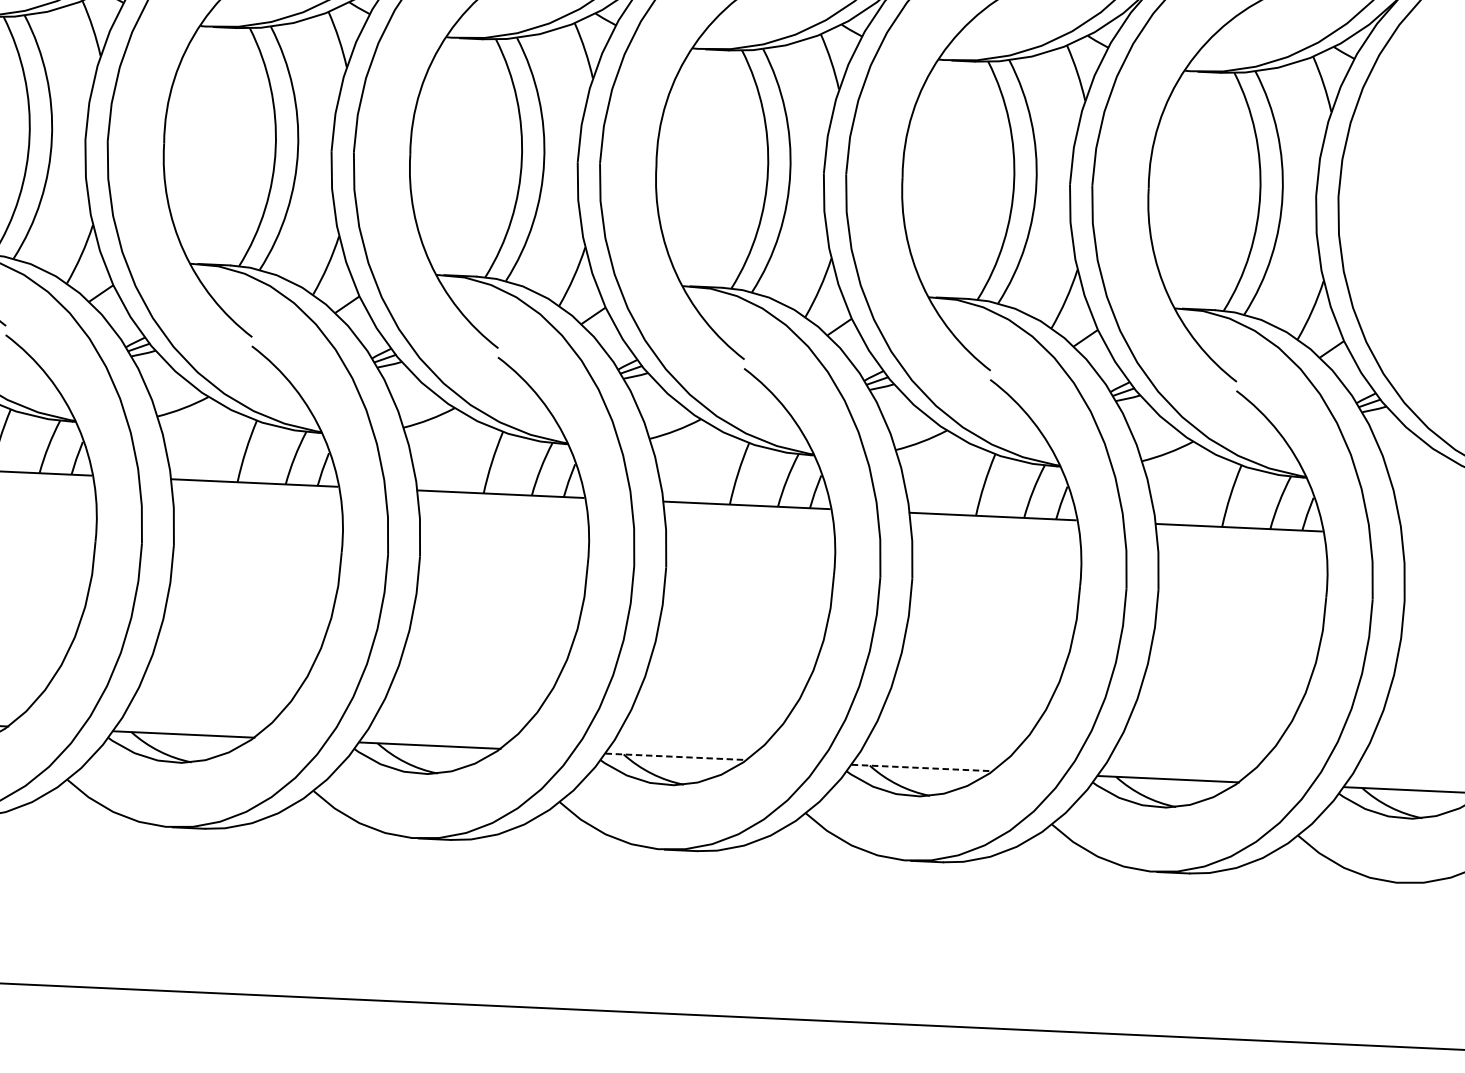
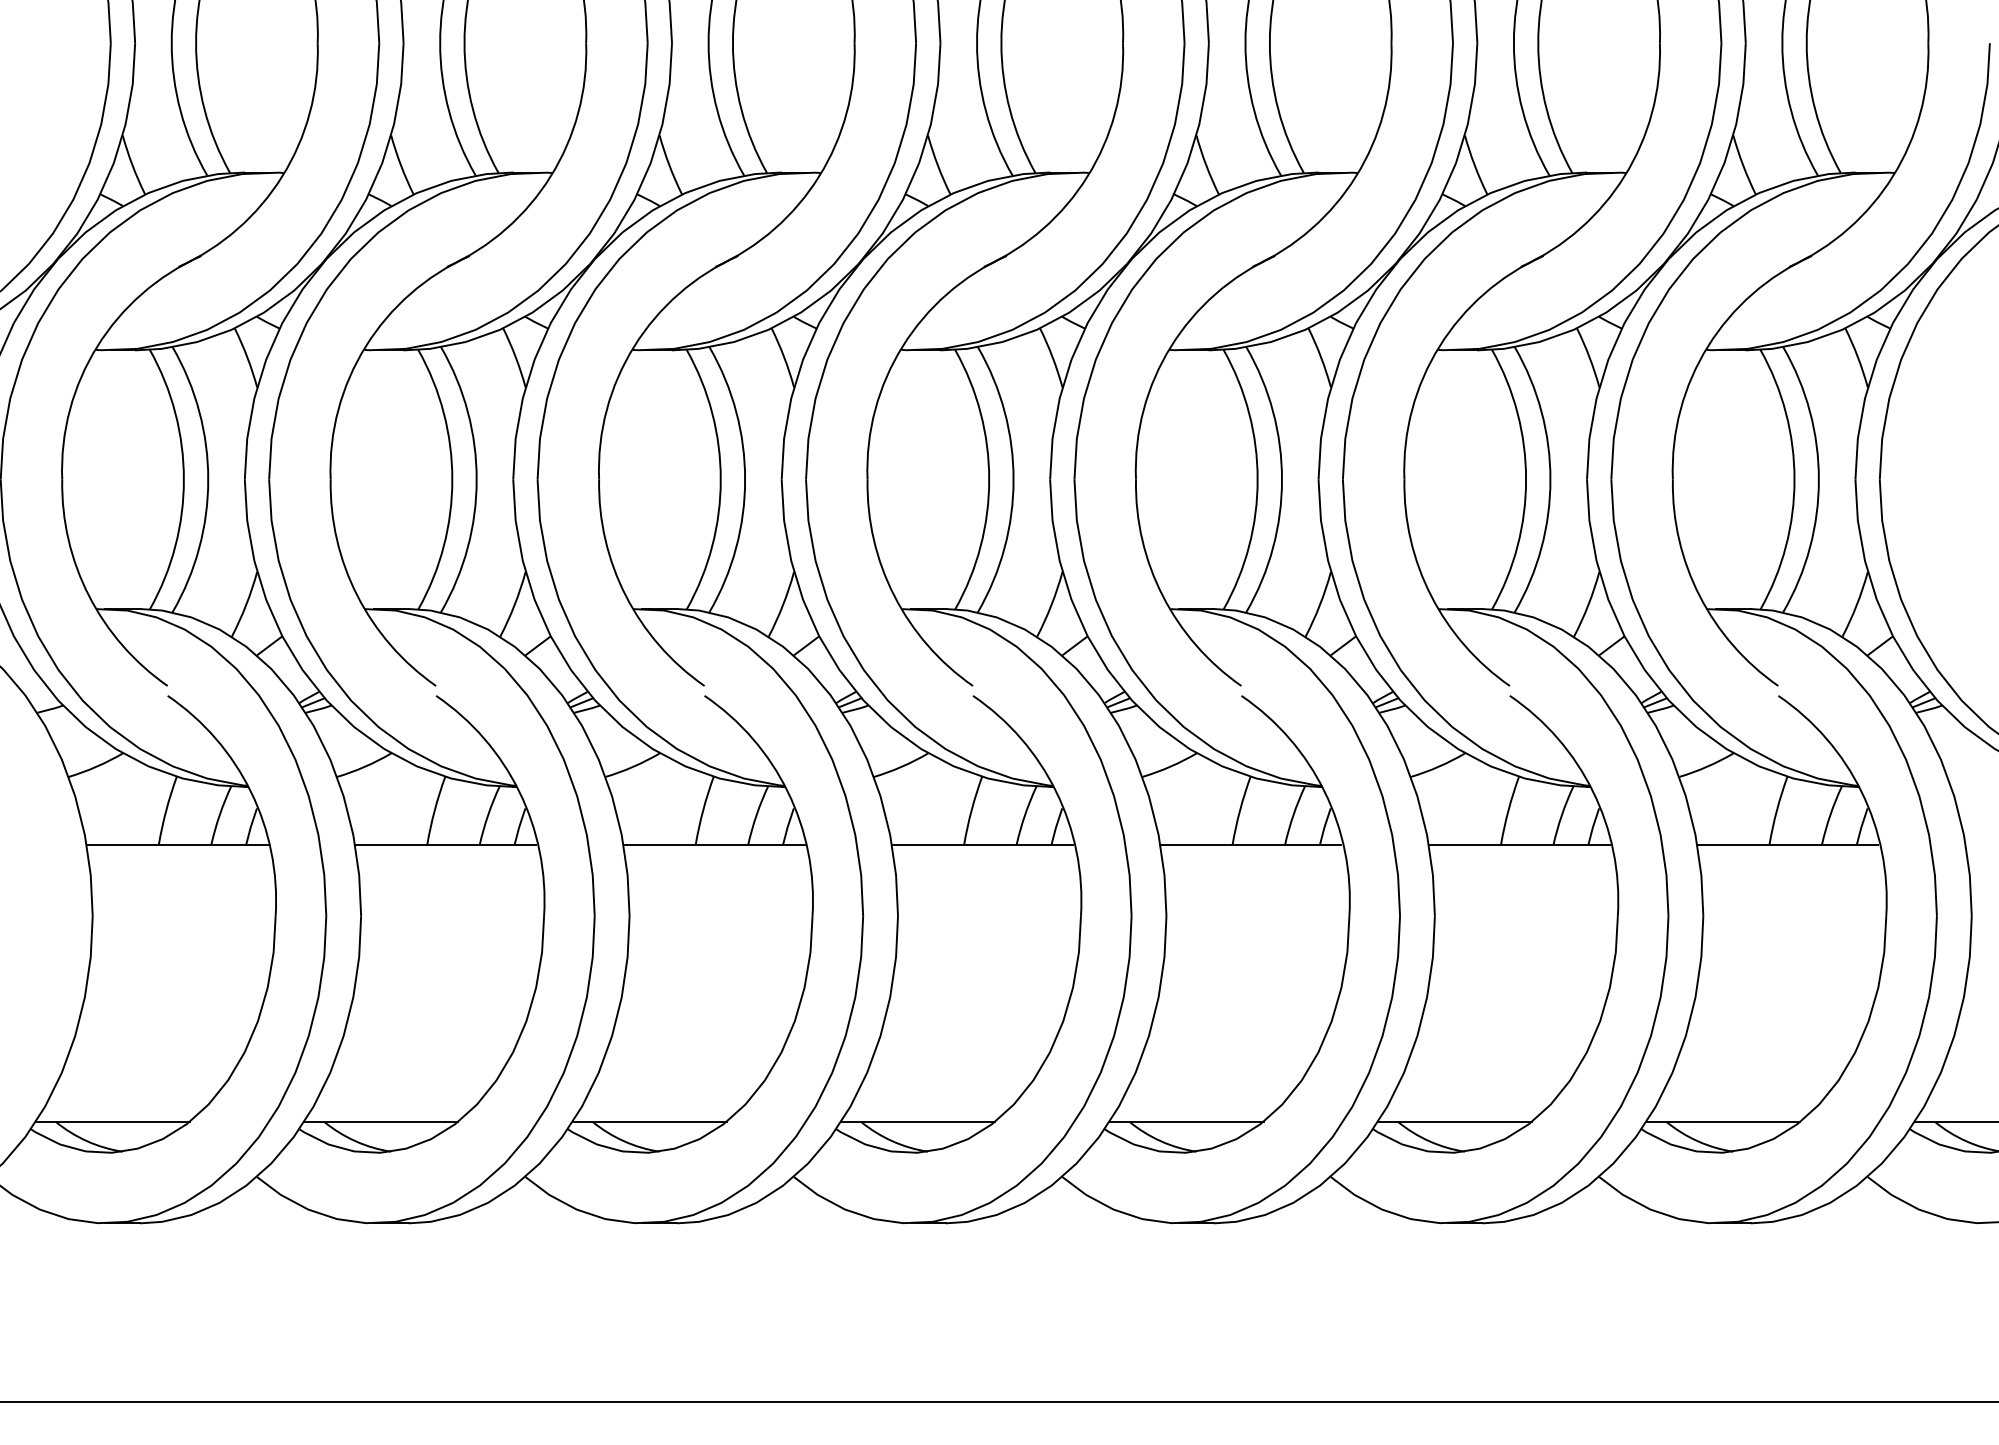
line: (676, 756) -> (1186, 1121), dashed -> solid
line: (922, 767) -> (1455, 1121), dashed -> solid

